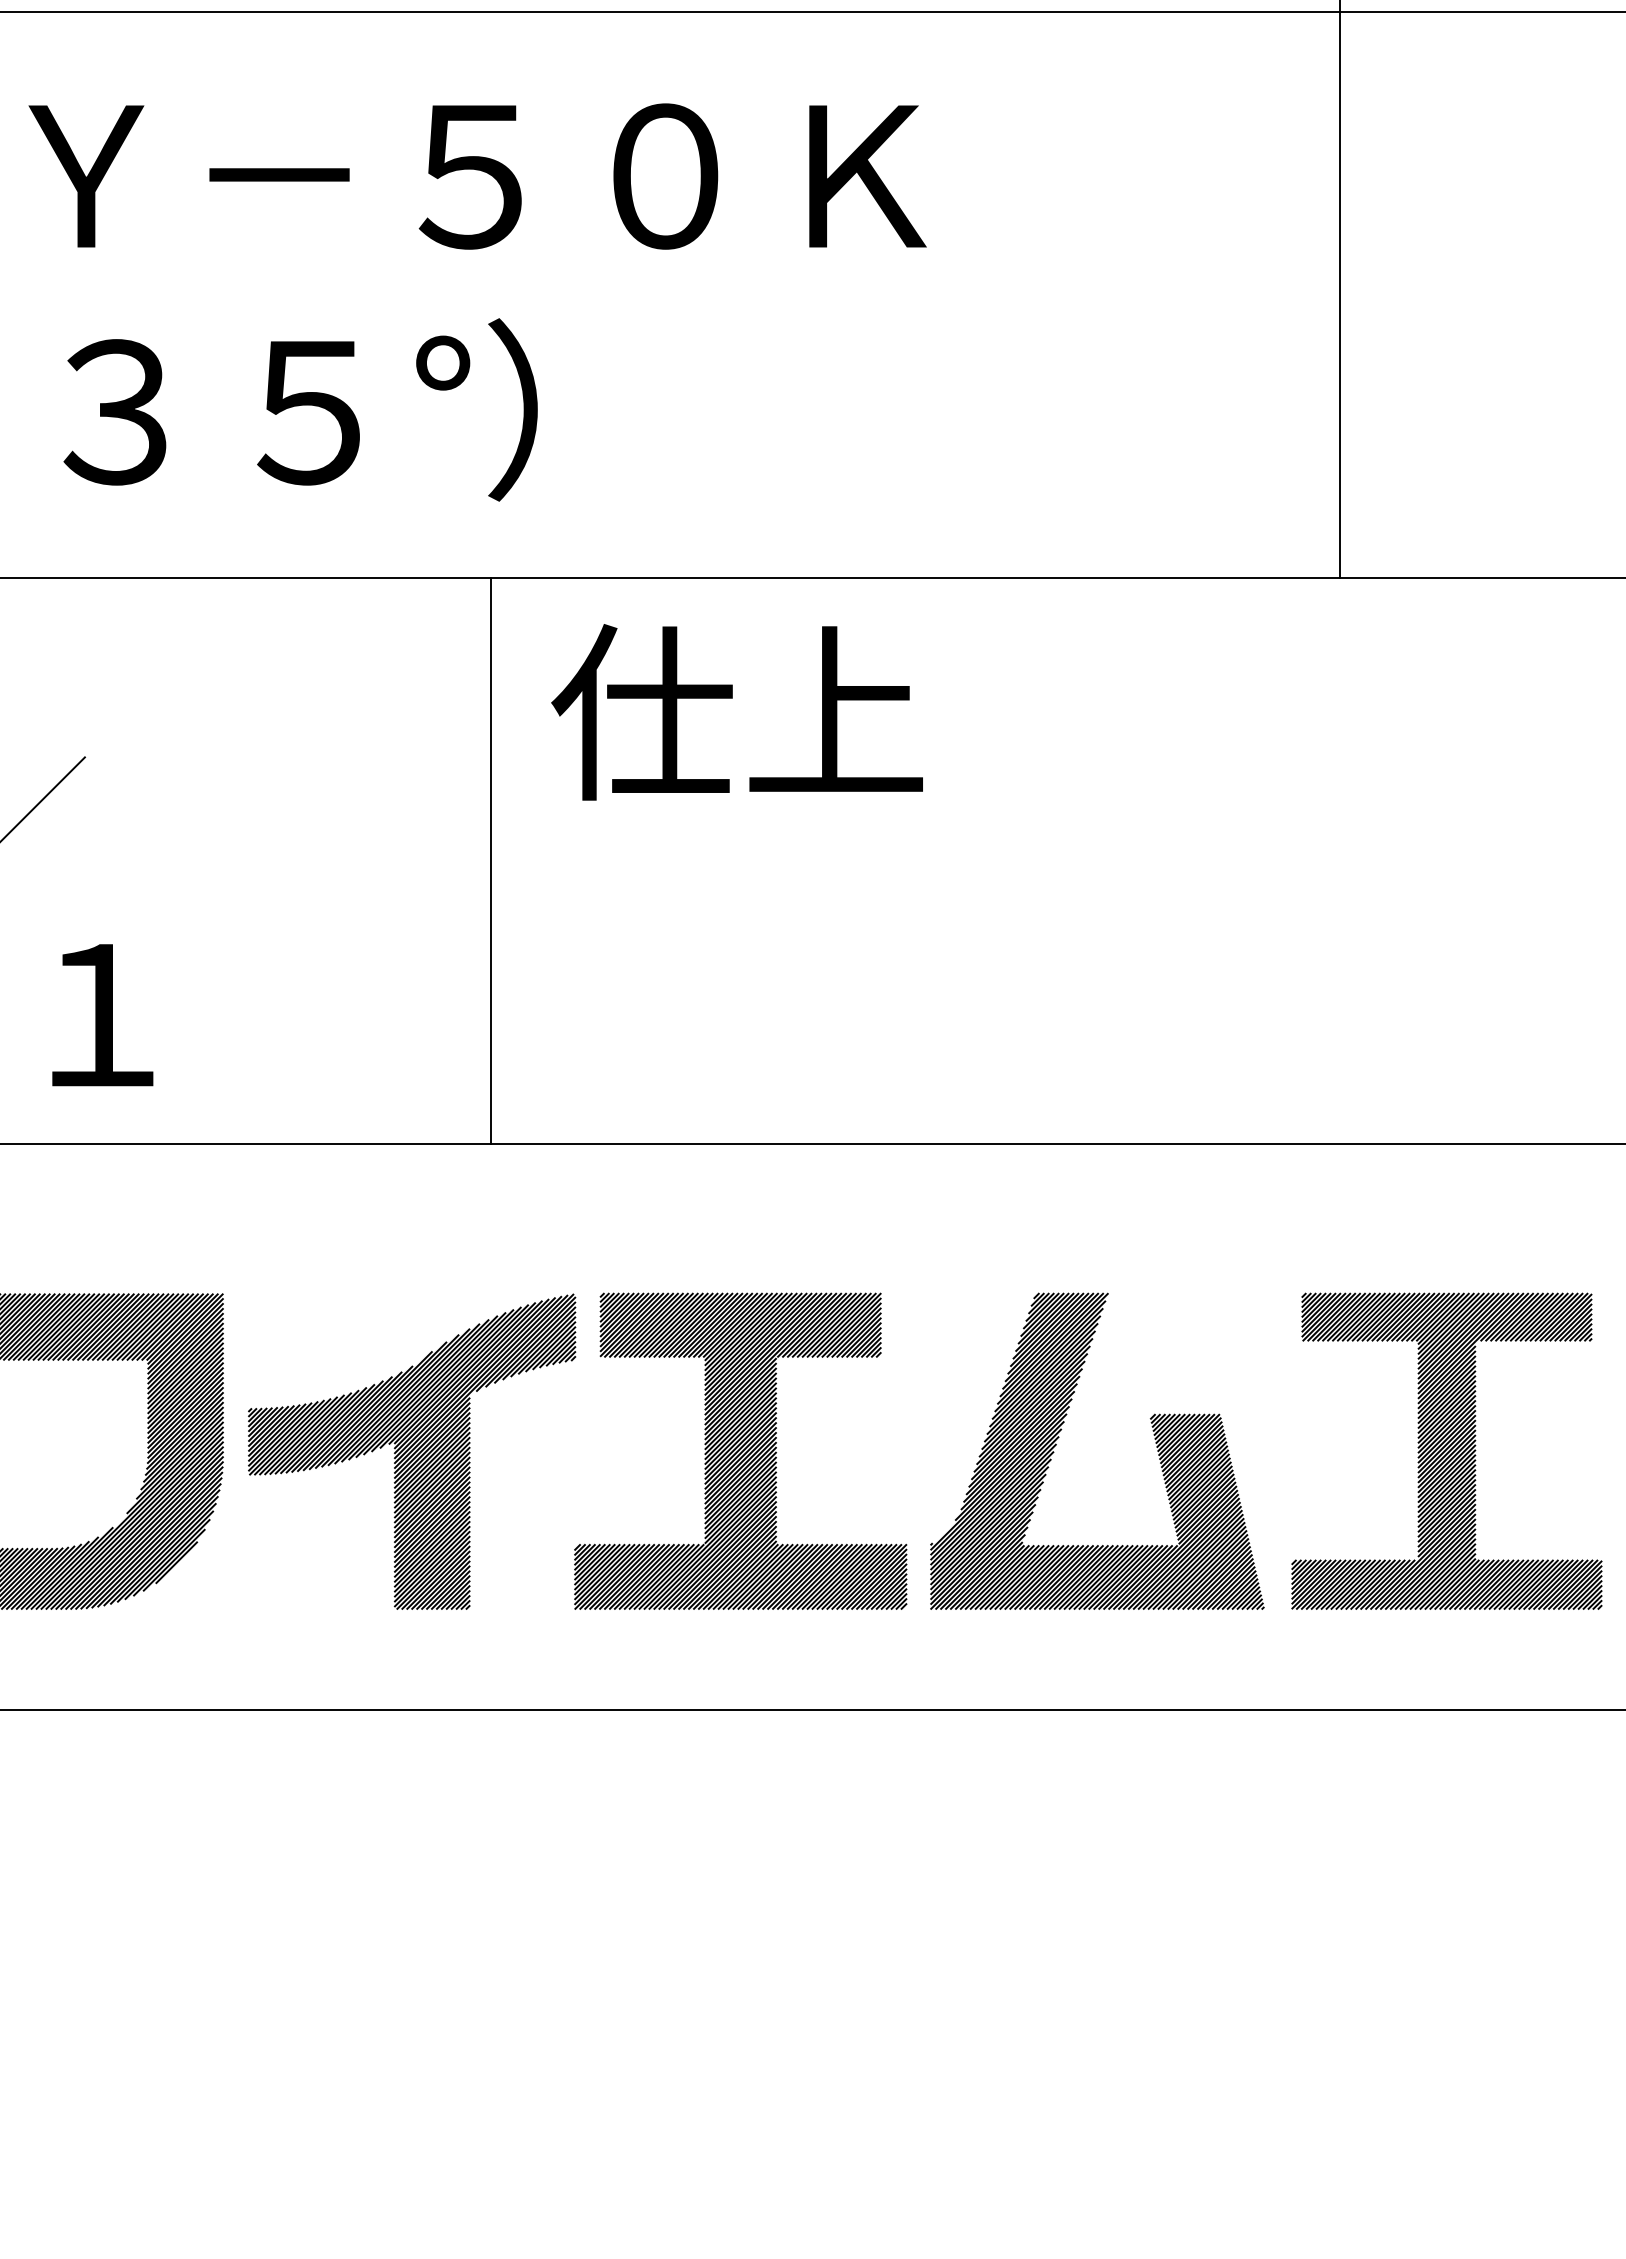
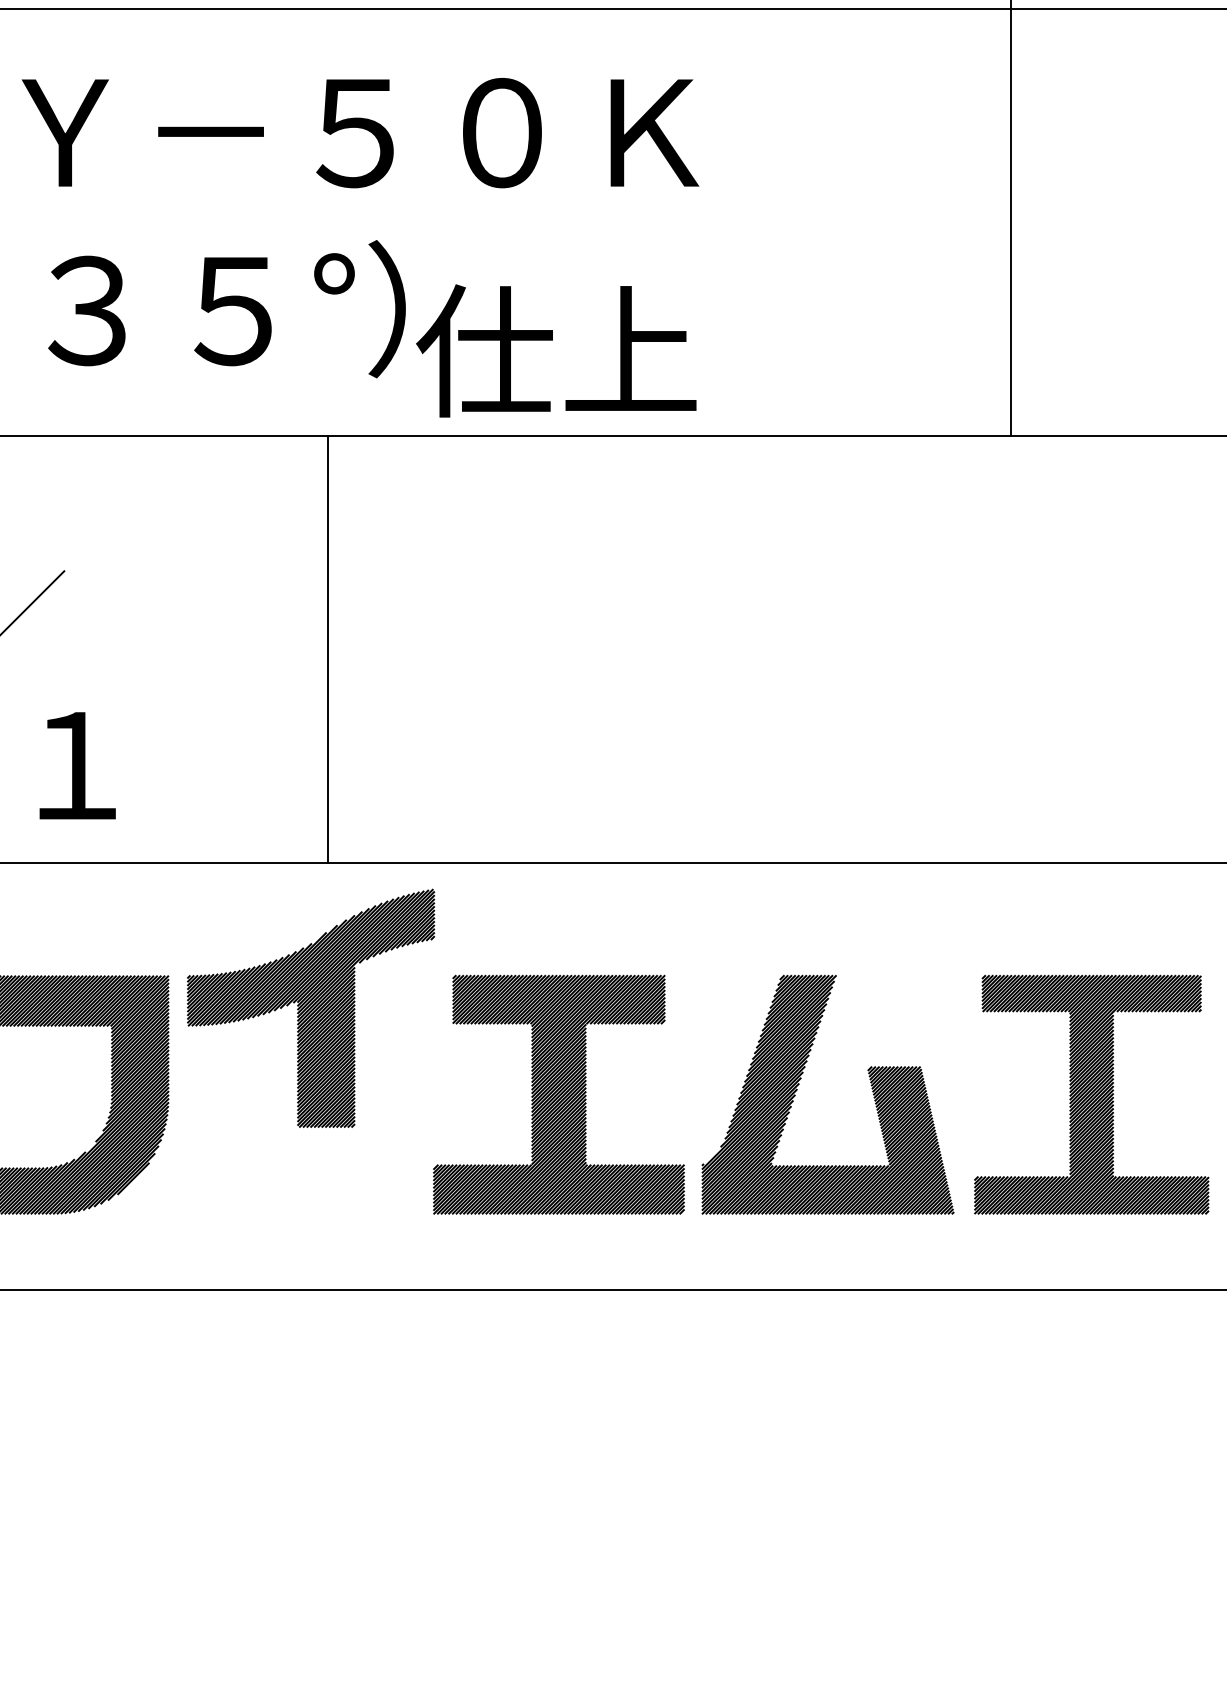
text: (736, 712) -> (555, 351), moved
line: (491, 860) -> (327, 649), moved
part: (412, 1451) -> (311, 1008), moved

